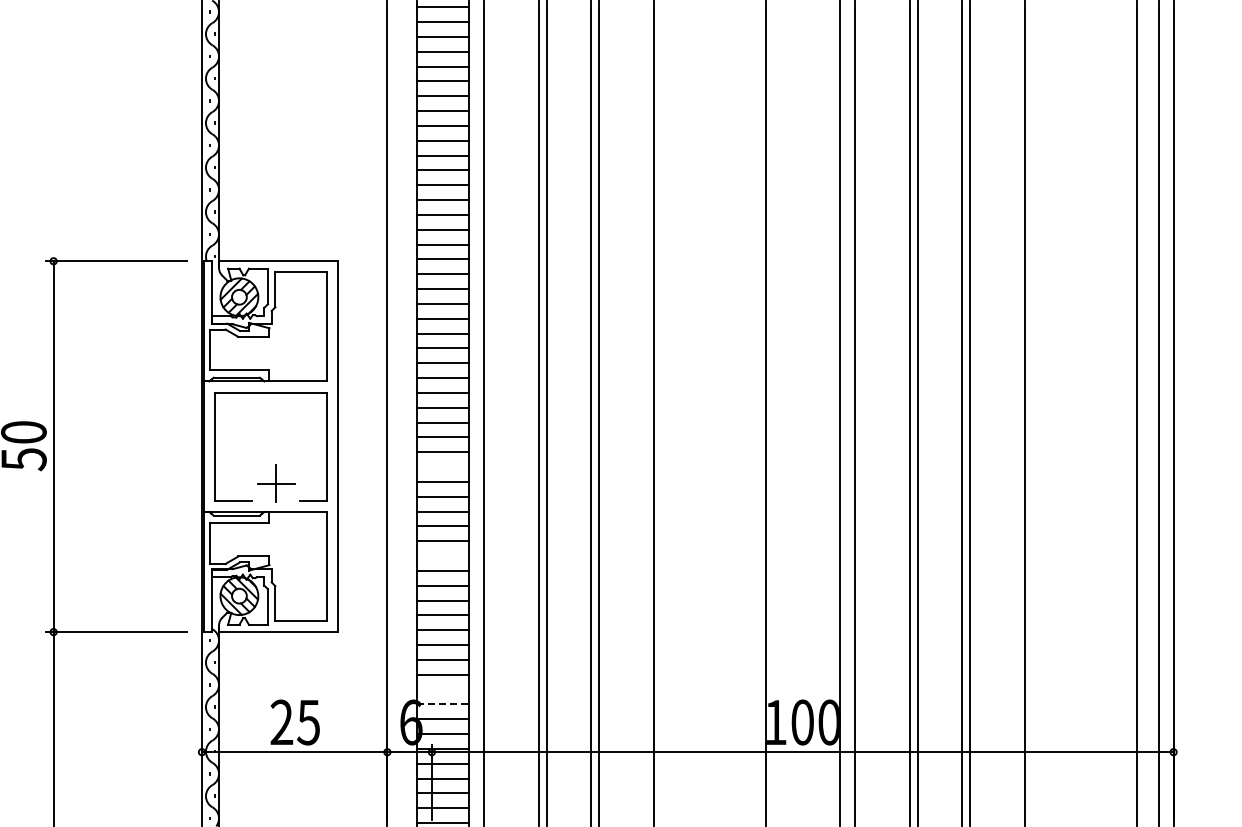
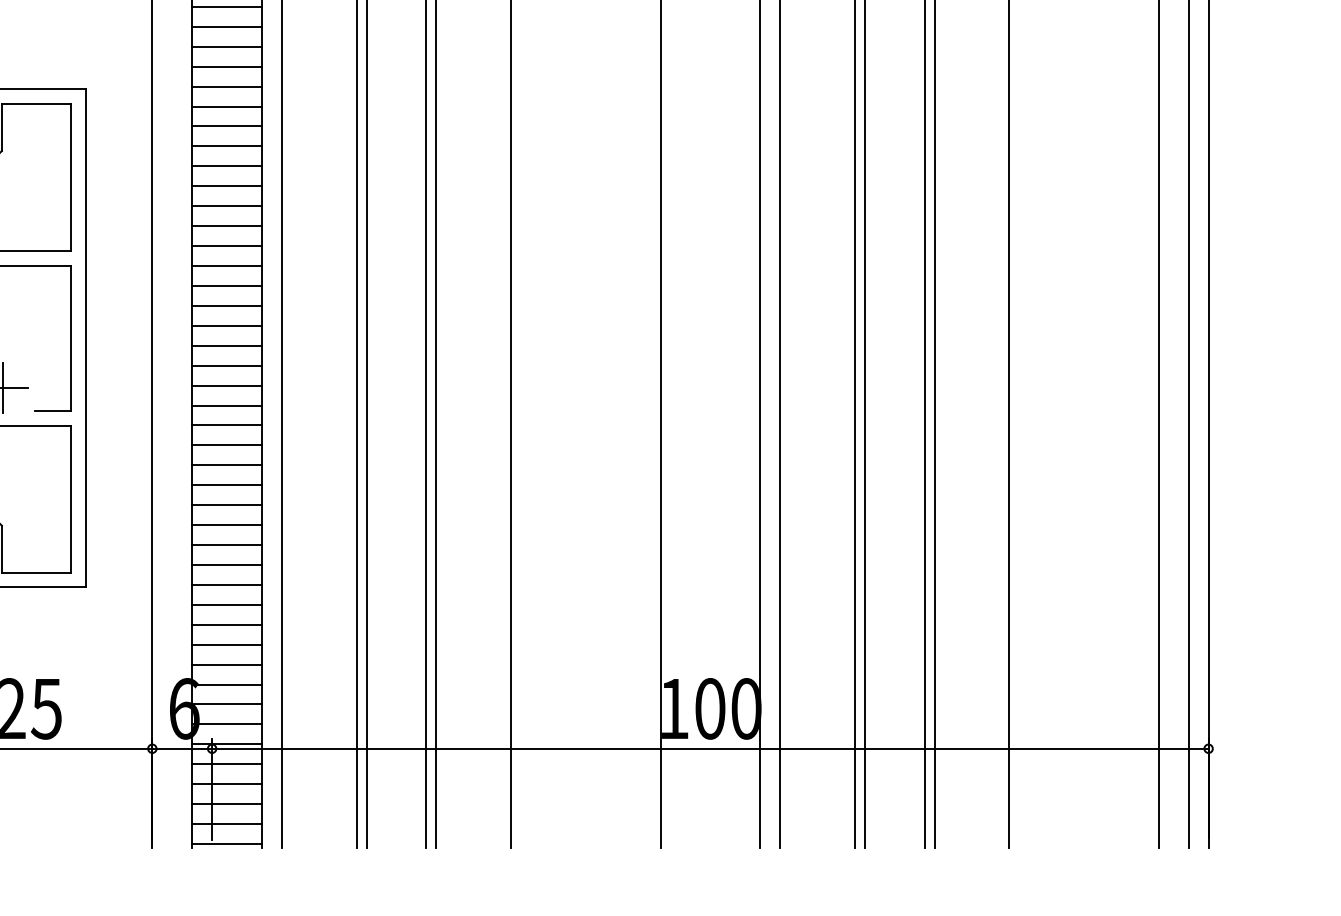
line: (442, 467) -> (226, 366), added
line: (442, 556) -> (226, 485), added
line: (442, 689) -> (226, 664), added
line: (443, 704) -> (227, 684), dashed -> solid

